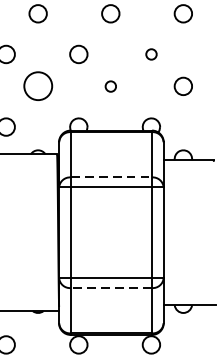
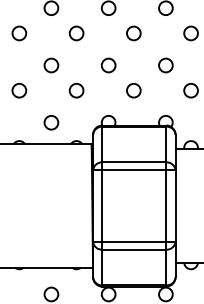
circle: (150, 54) -> (165, 65), size x1.67
circle: (38, 86) -> (76, 90), size x0.62
circle: (110, 86) -> (133, 90), size x1.67
line: (111, 177) -> (134, 162), dashed -> solid
line: (110, 287) -> (133, 249), dashed -> solid

